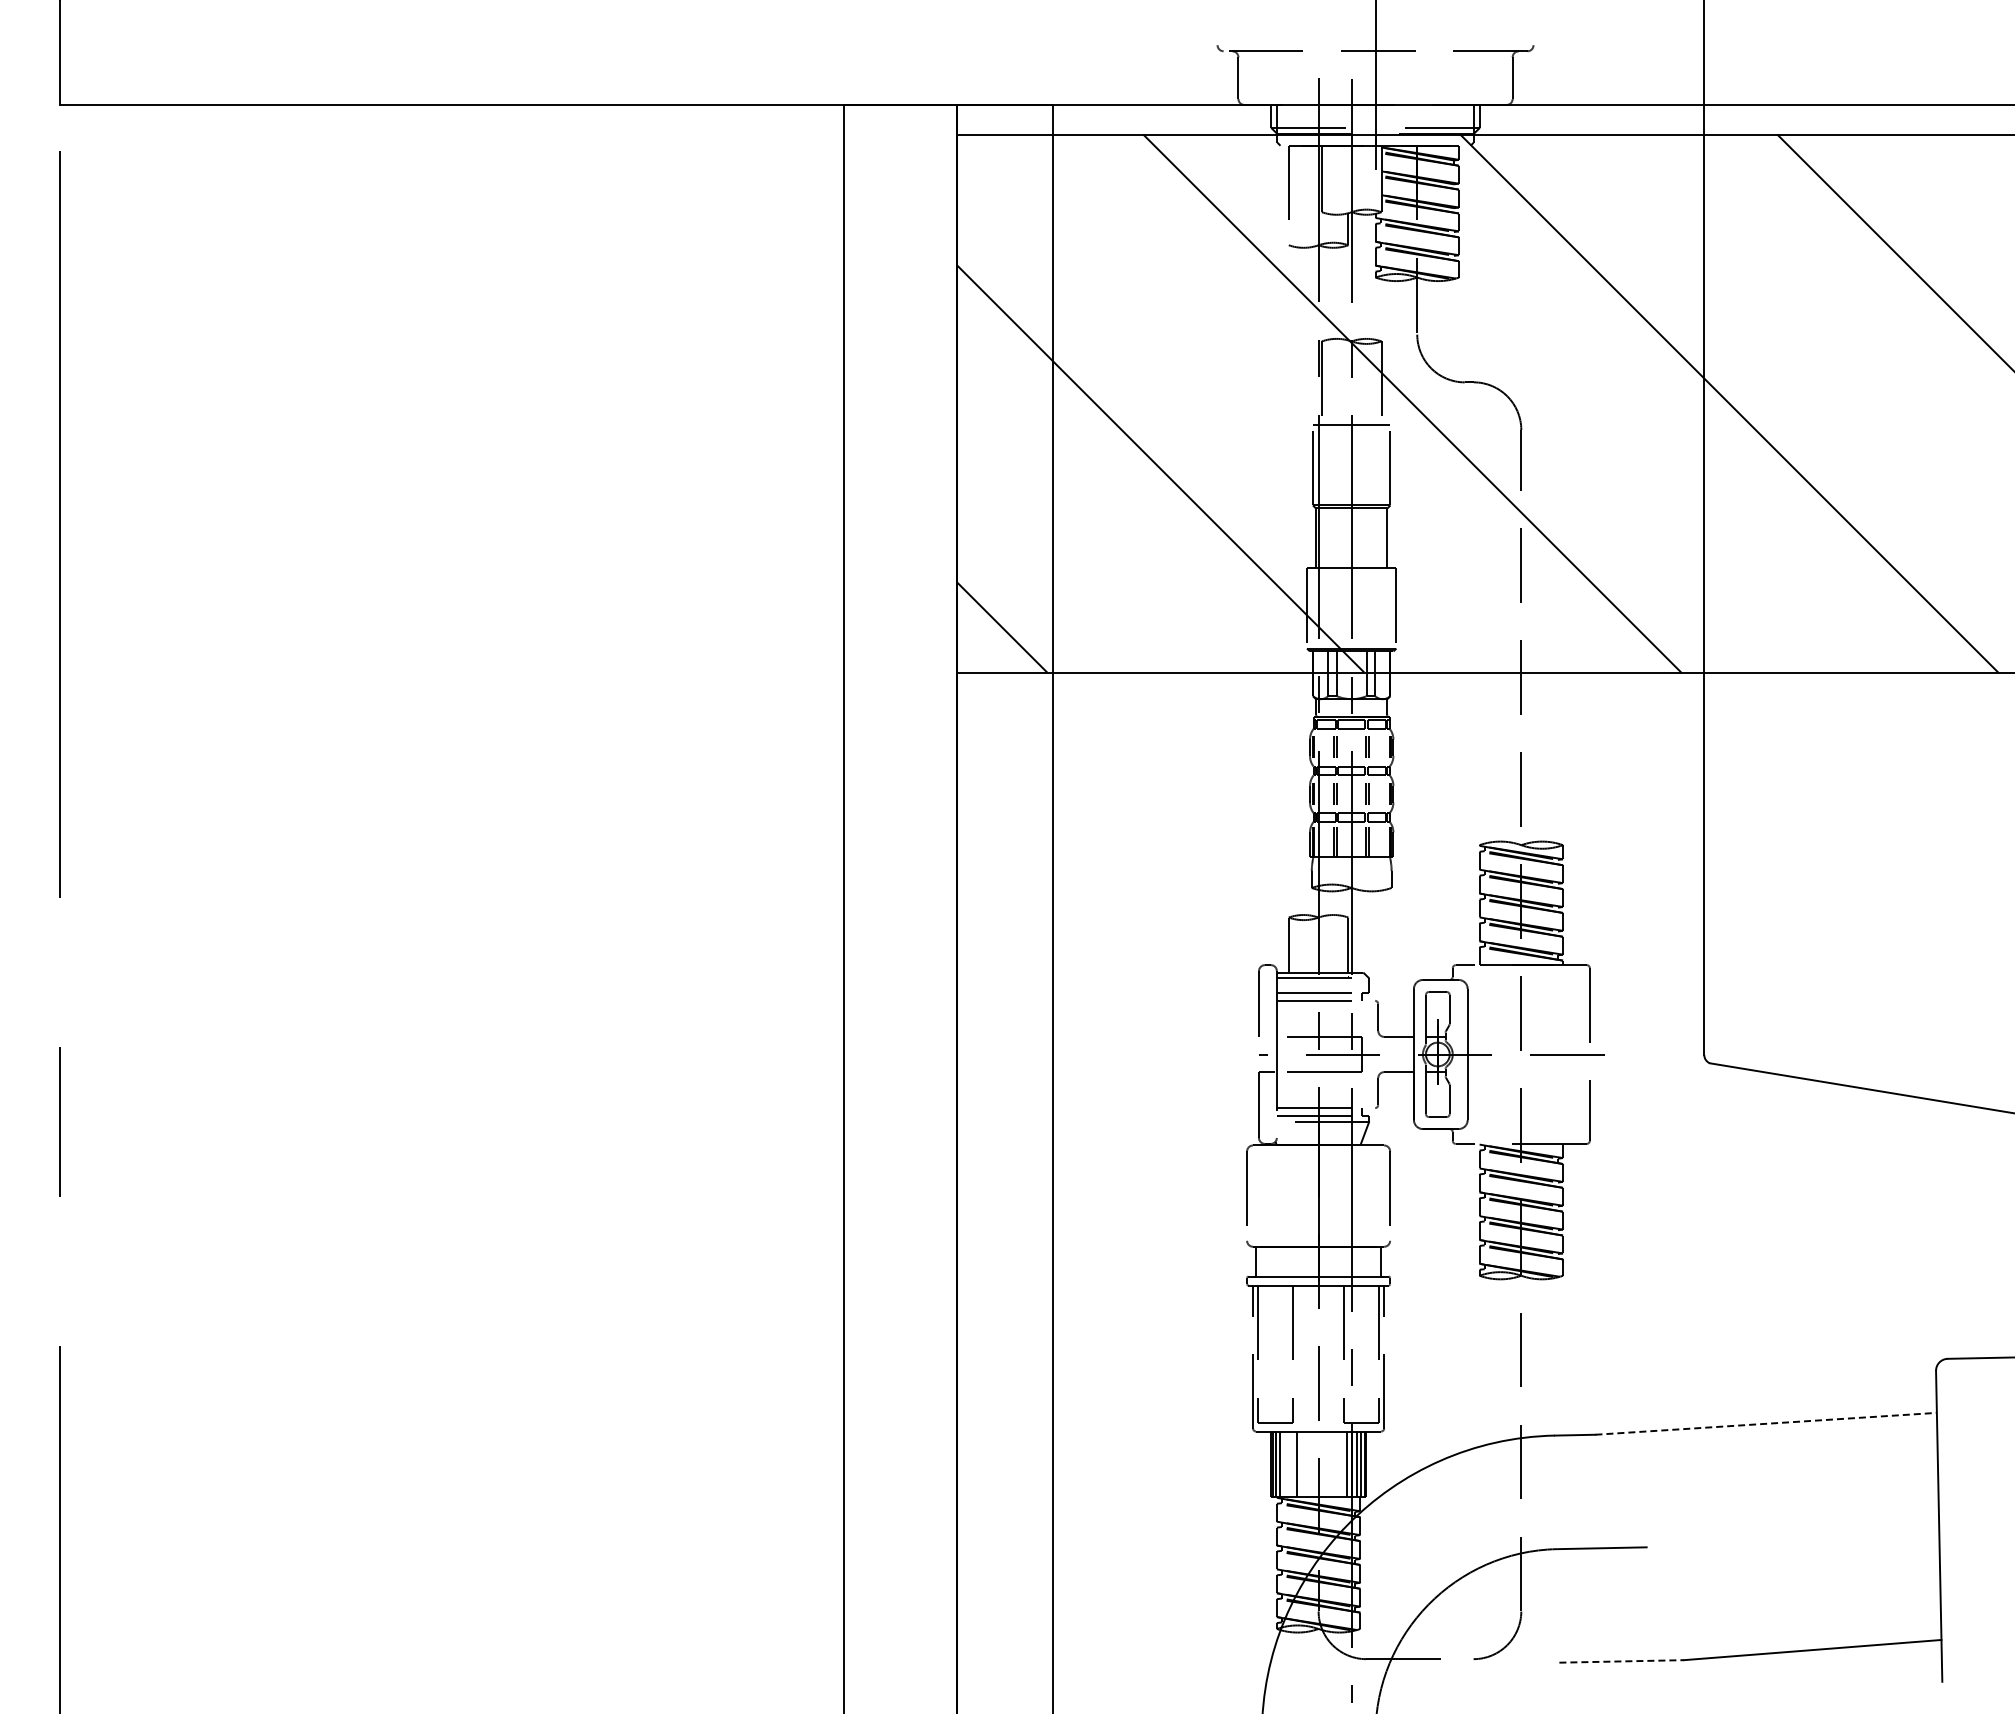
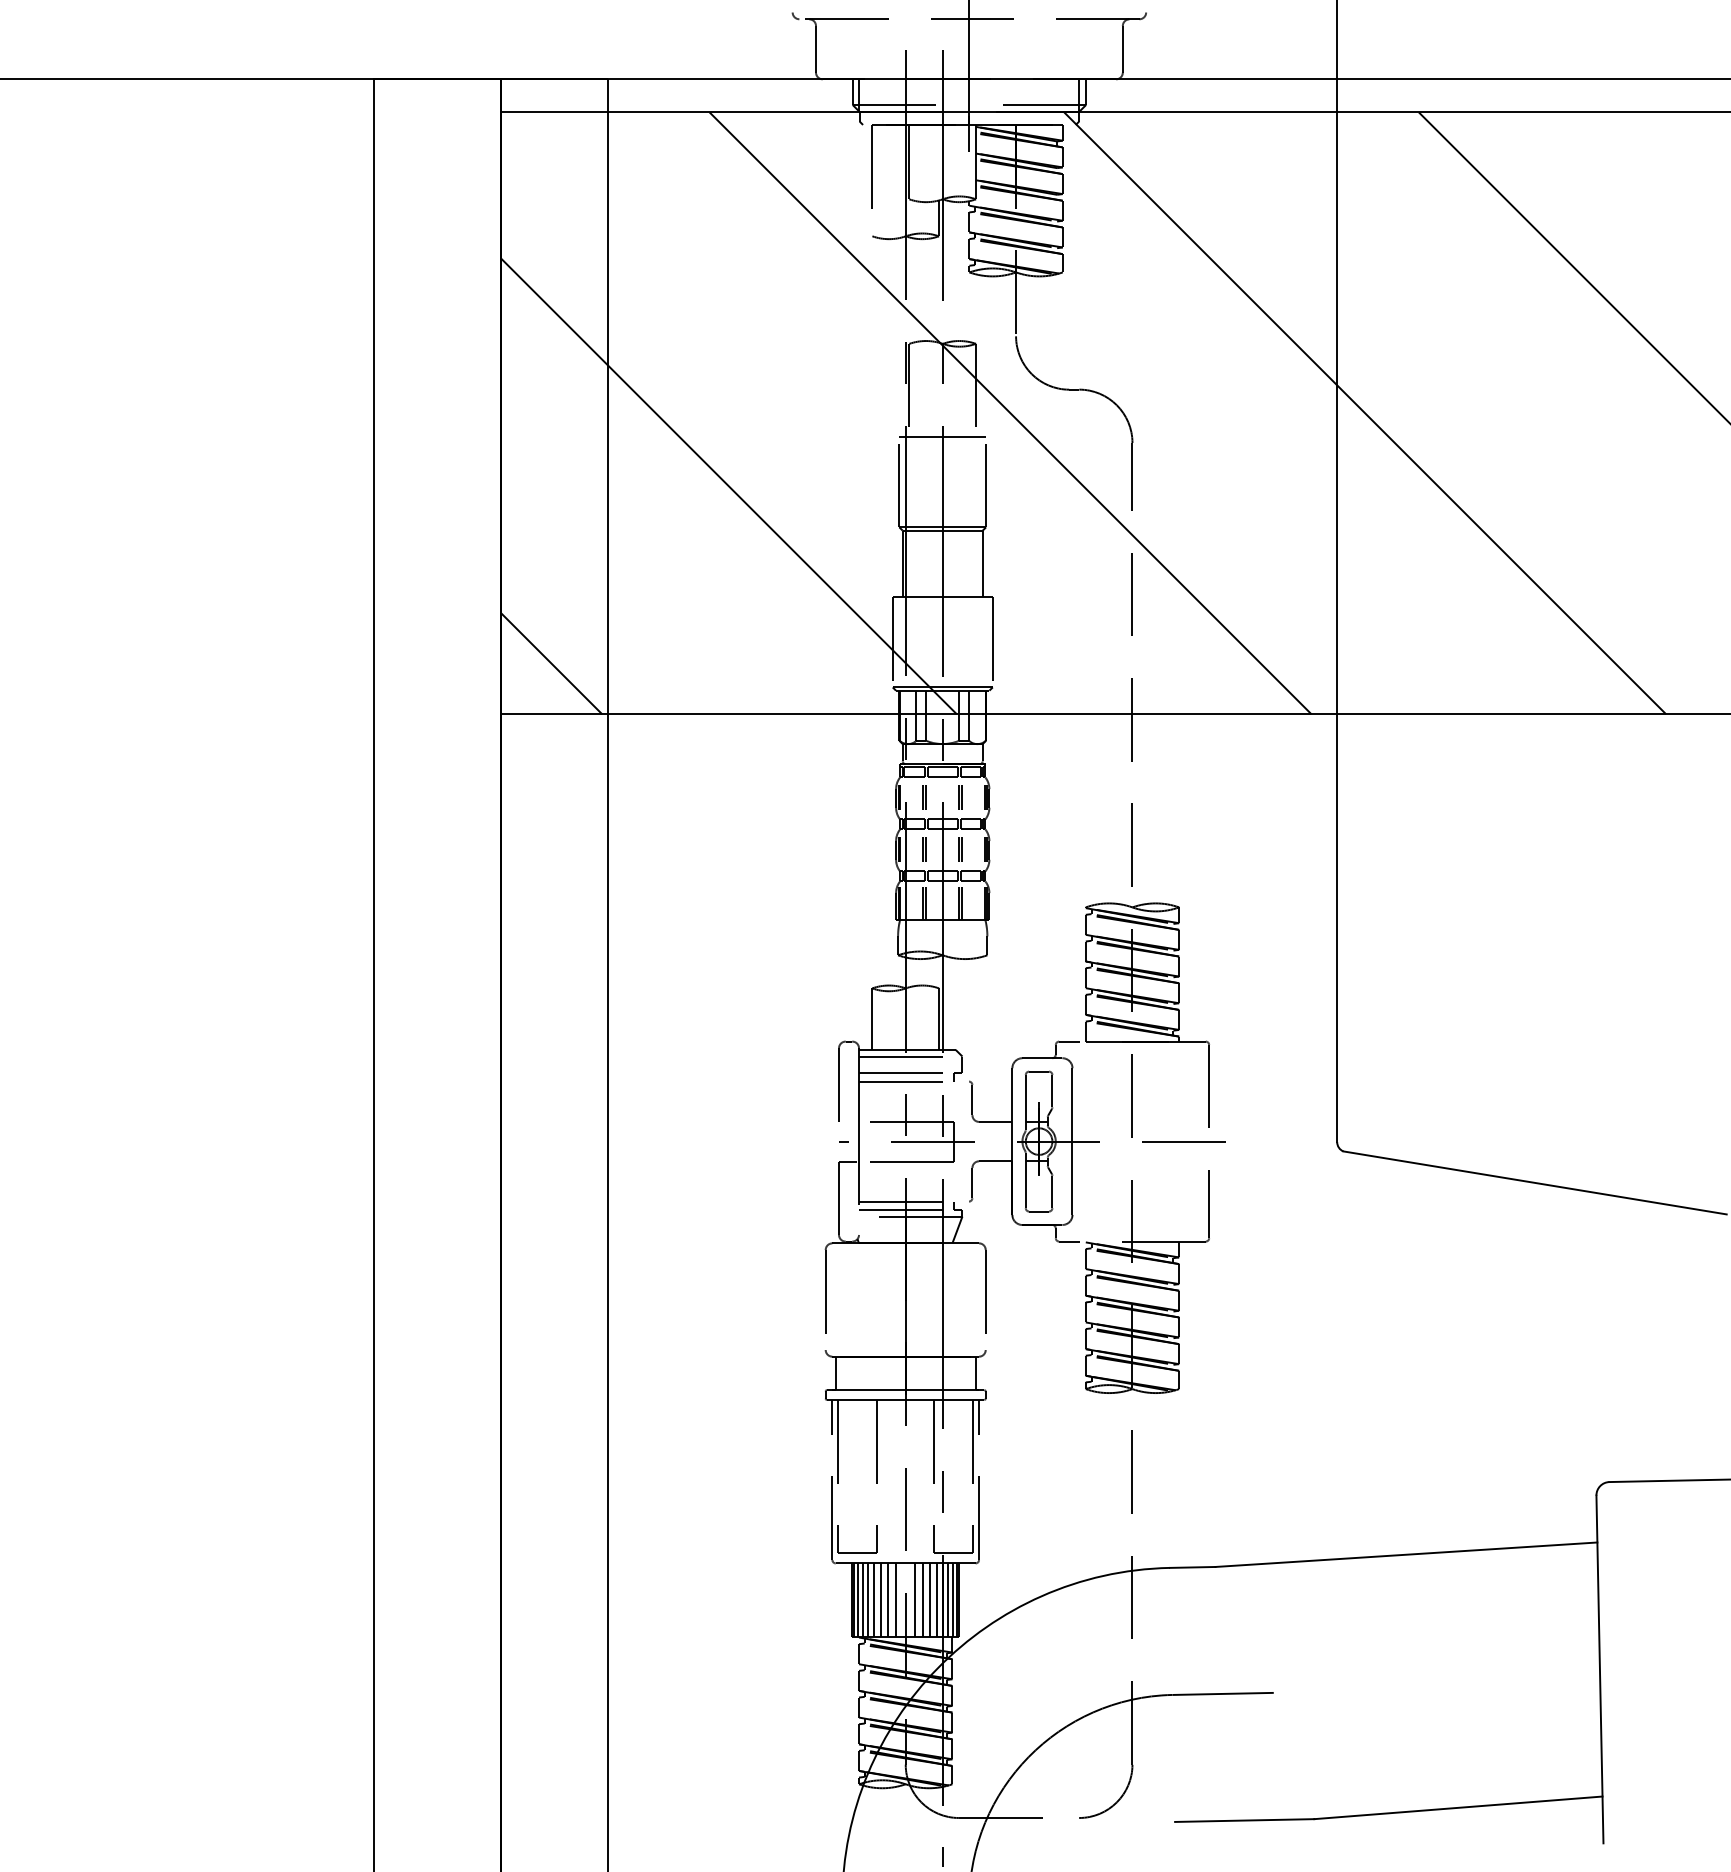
line: (1766, 1423) -> (1406, 1554), dashed -> solid
line: (1285, 1464) -> (868, 1600), added
line: (1290, 1464) -> (874, 1600), added
line: (1303, 1464) -> (888, 1600), added
line: (1310, 1464) -> (896, 1600), added
line: (1326, 1464) -> (914, 1600), added
line: (1334, 1464) -> (923, 1600), added
line: (1340, 1464) -> (930, 1600), added
line: (1622, 1661) -> (1245, 1820), dashed -> solid

